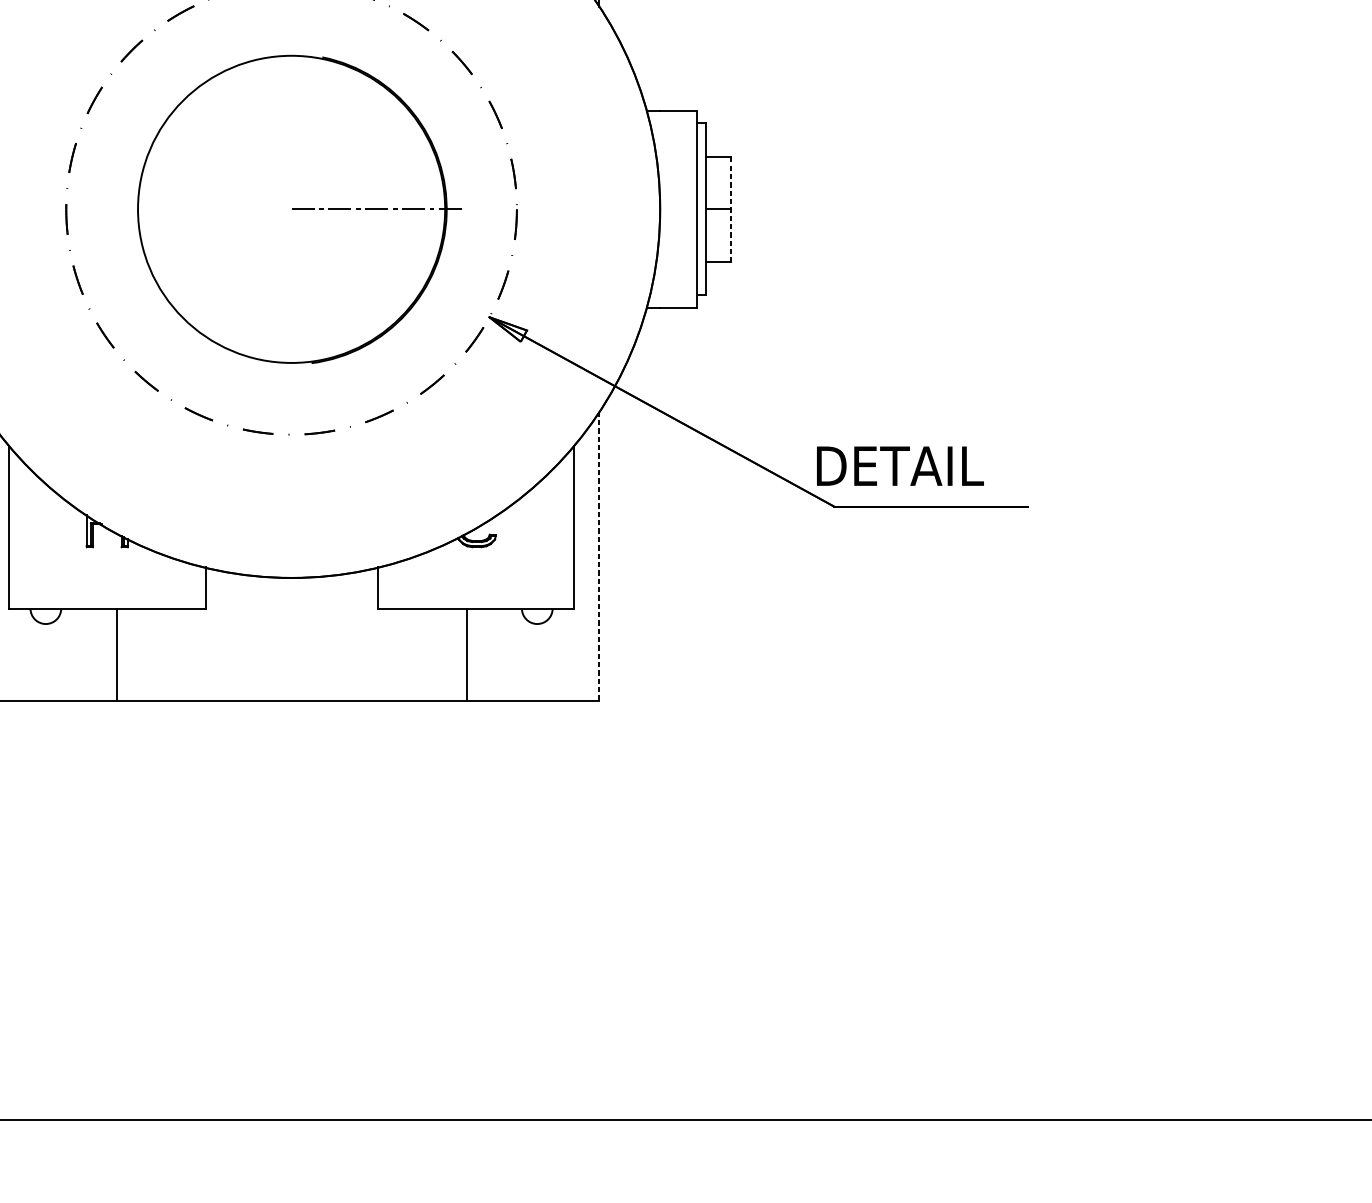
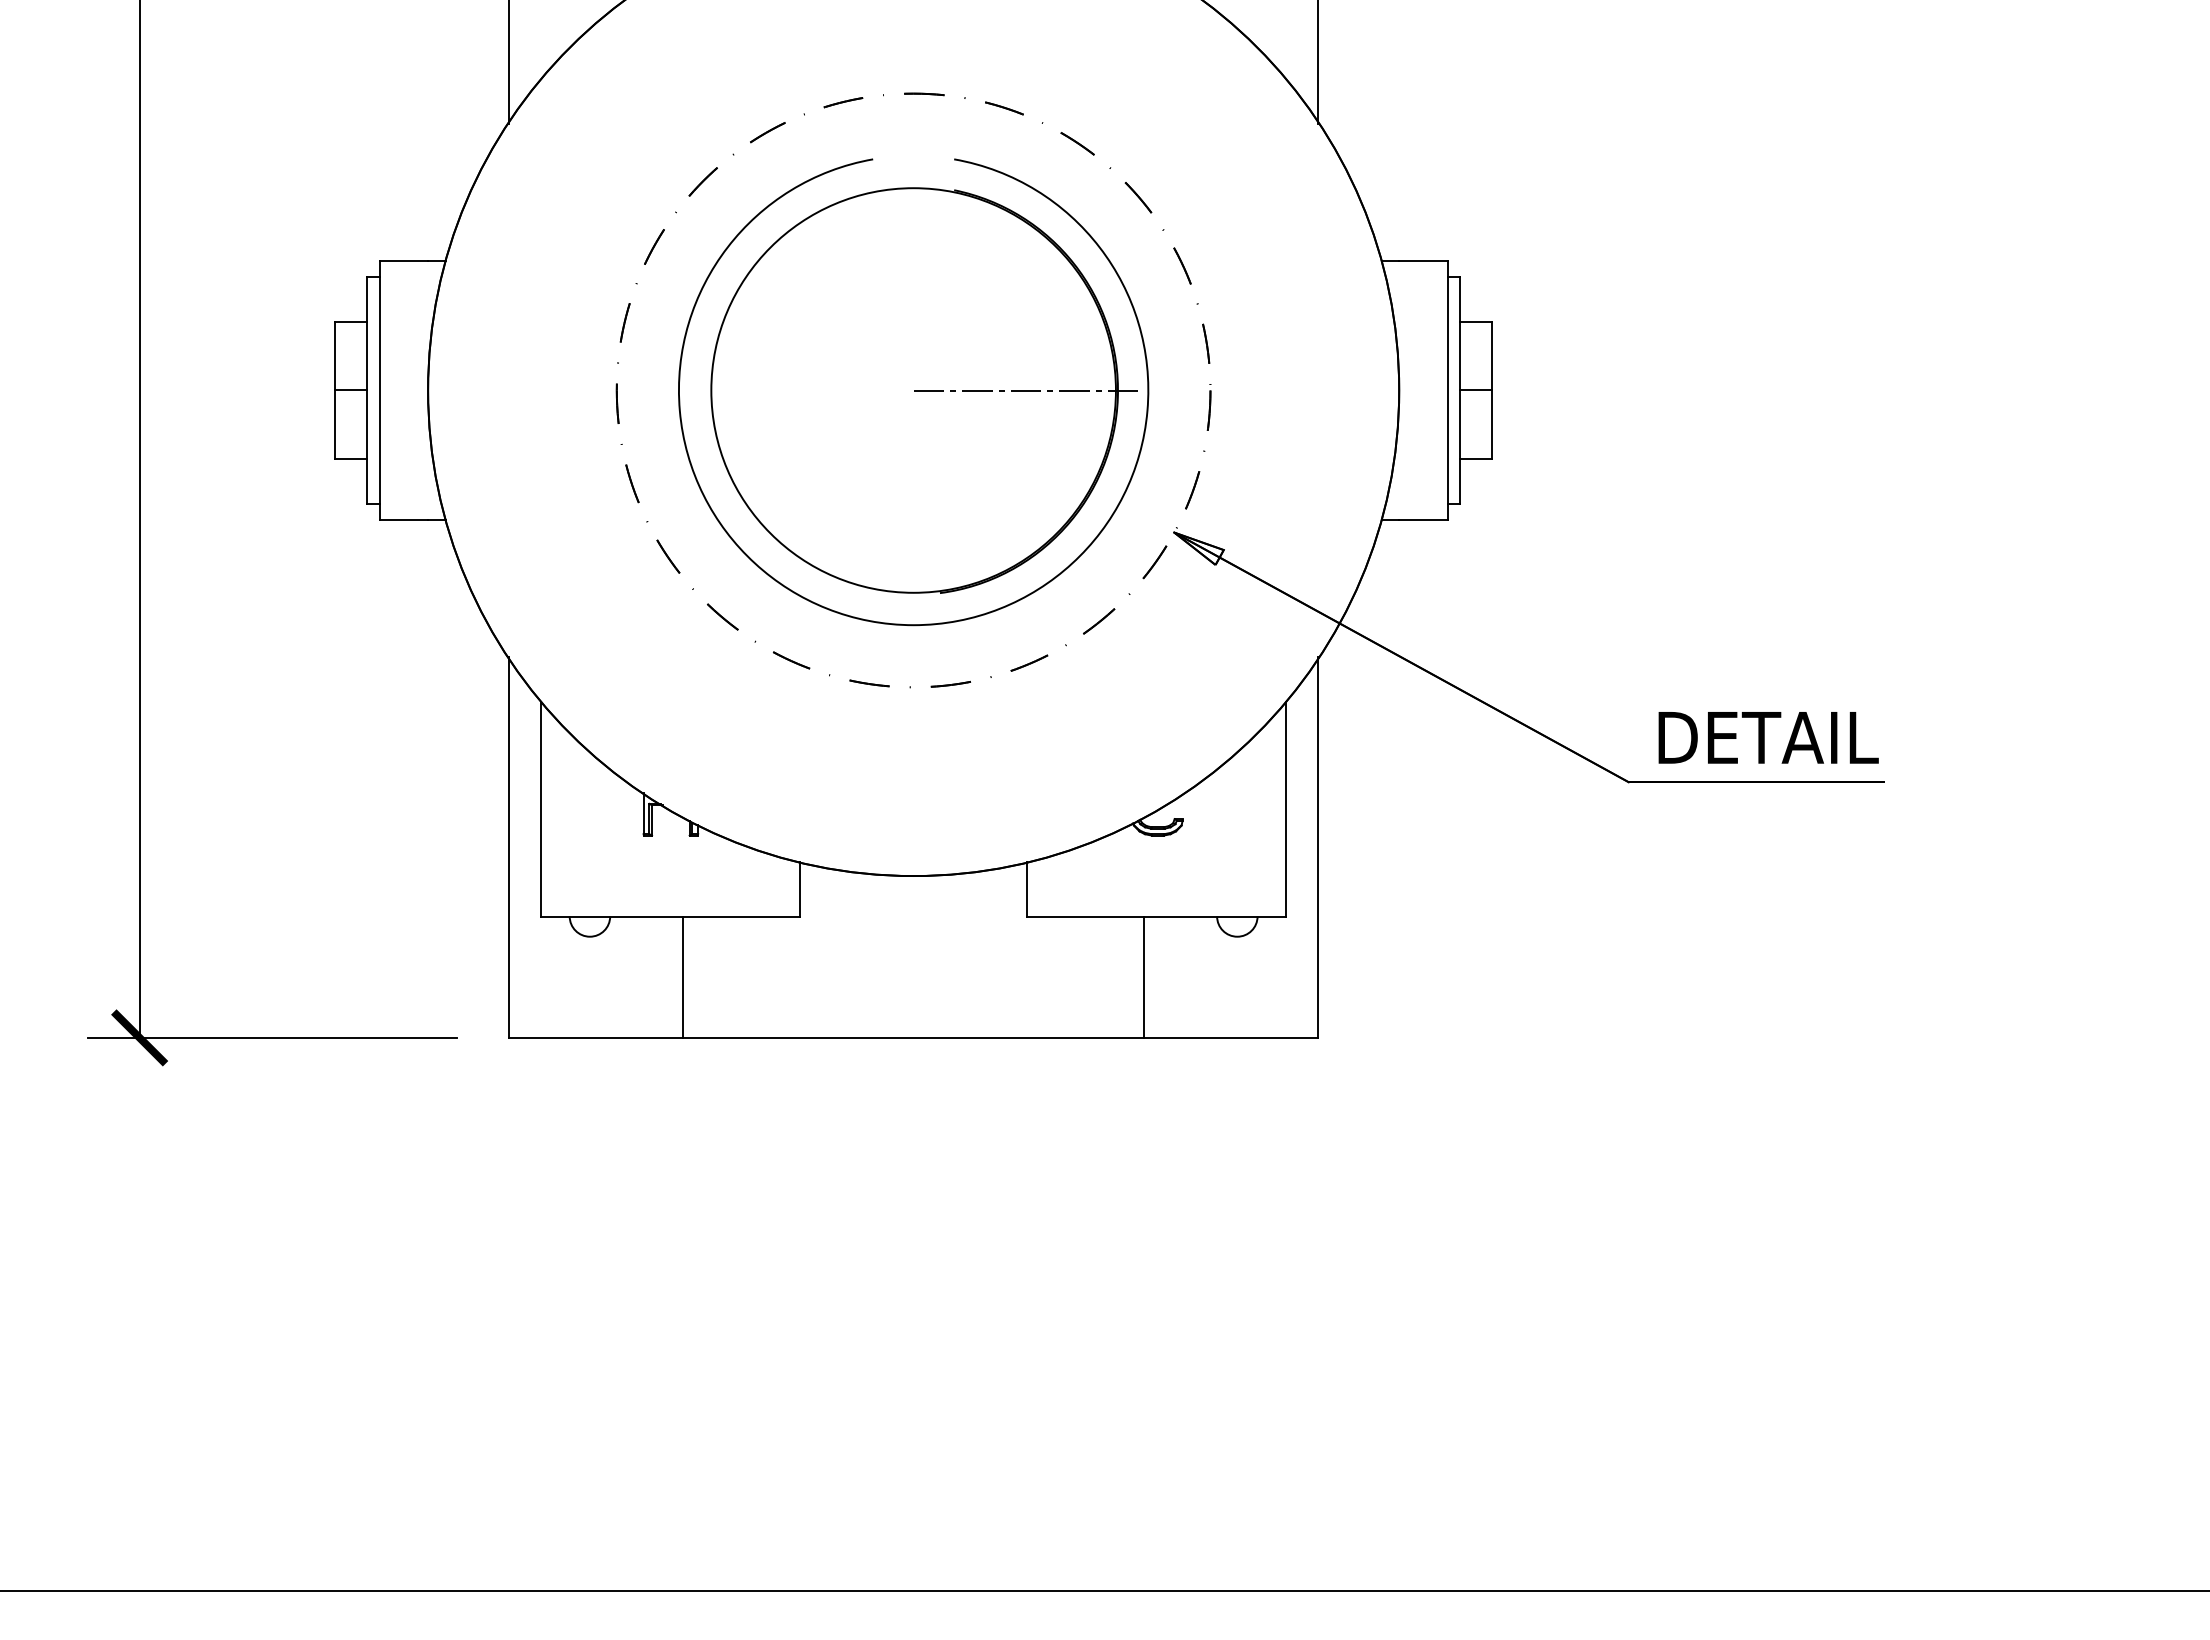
line: (730, 209) -> (1492, 390), dashed -> solid
arc: (282, 386) -> (901, 623), added
text: (900, 465) -> (1768, 737), moved
line: (598, 556) -> (1318, 847), dashed -> solid

